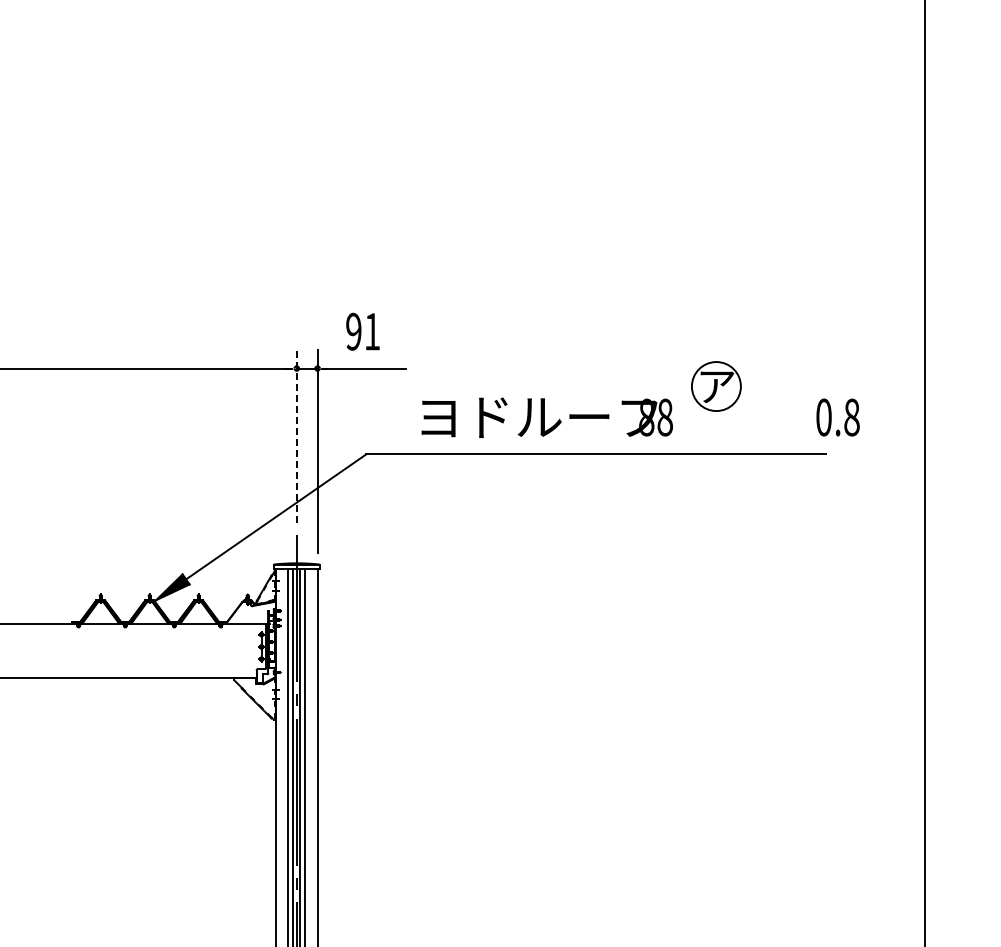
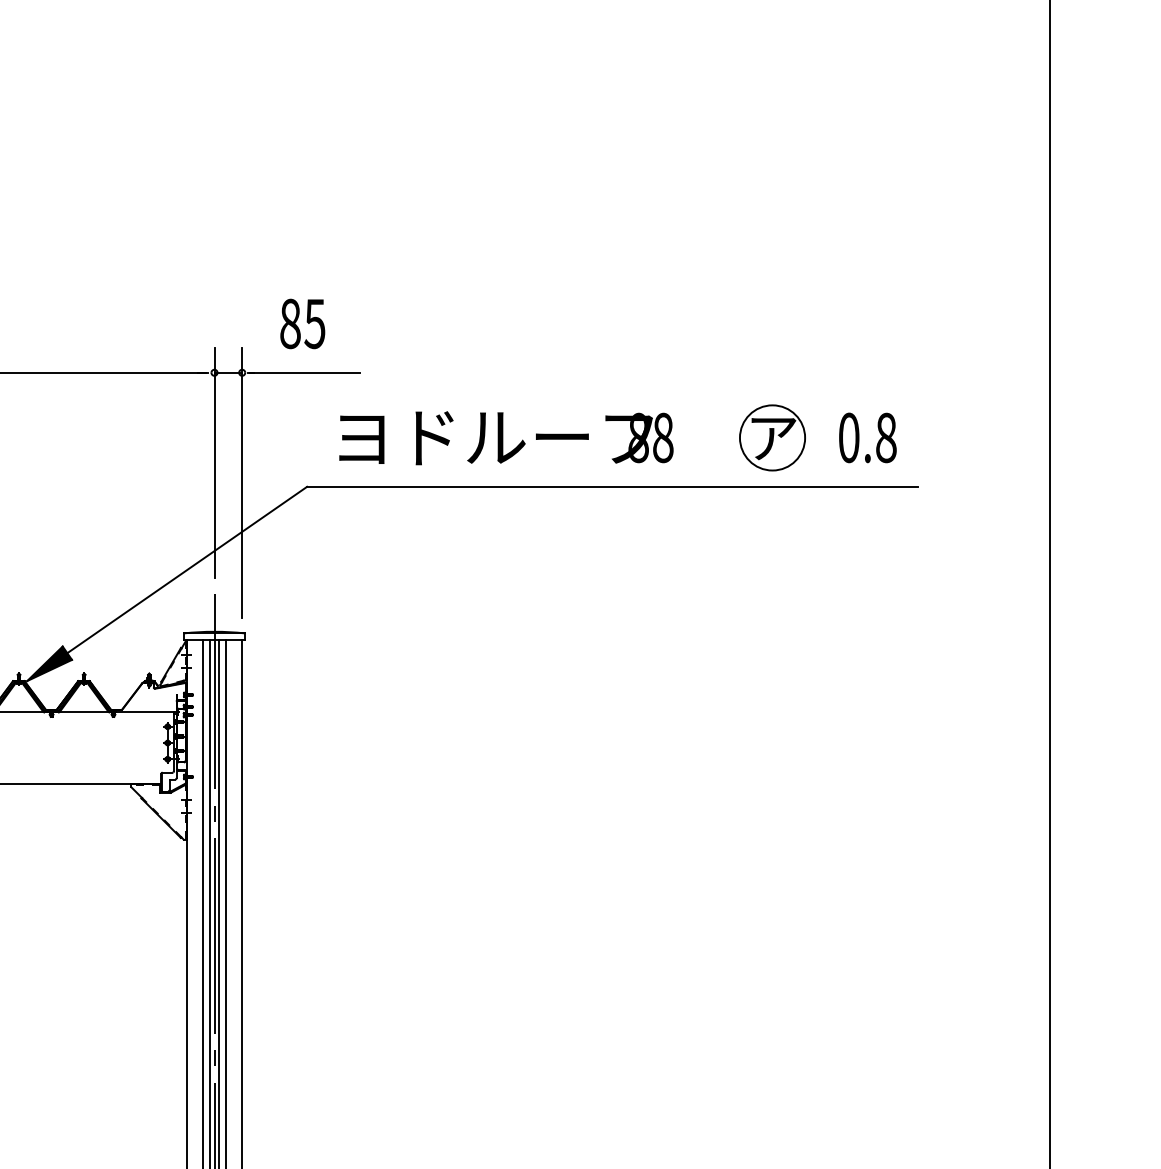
text: (362, 331) -> (301, 323), 91 -> 85
part: (716, 386) -> (772, 437), moved
text: (546, 417) -> (505, 437), moved
text: (837, 417) -> (867, 437), moved
line: (296, 435) -> (214, 461), dashed -> solid

